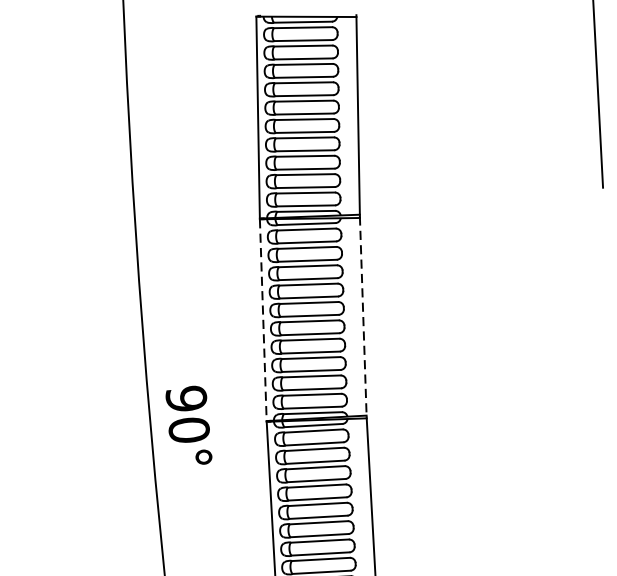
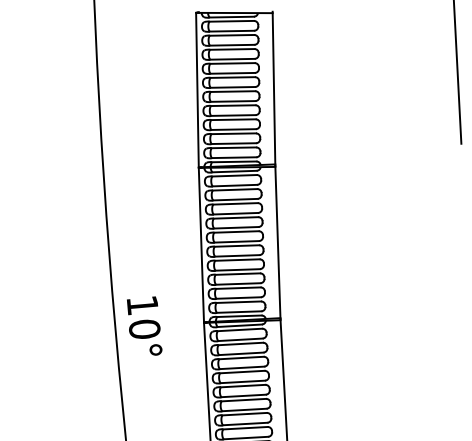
line: (362, 316) -> (277, 242), dashed -> solid
line: (263, 320) -> (201, 245), dashed -> solid
text: (186, 399) -> (142, 305), 90° -> 10°

